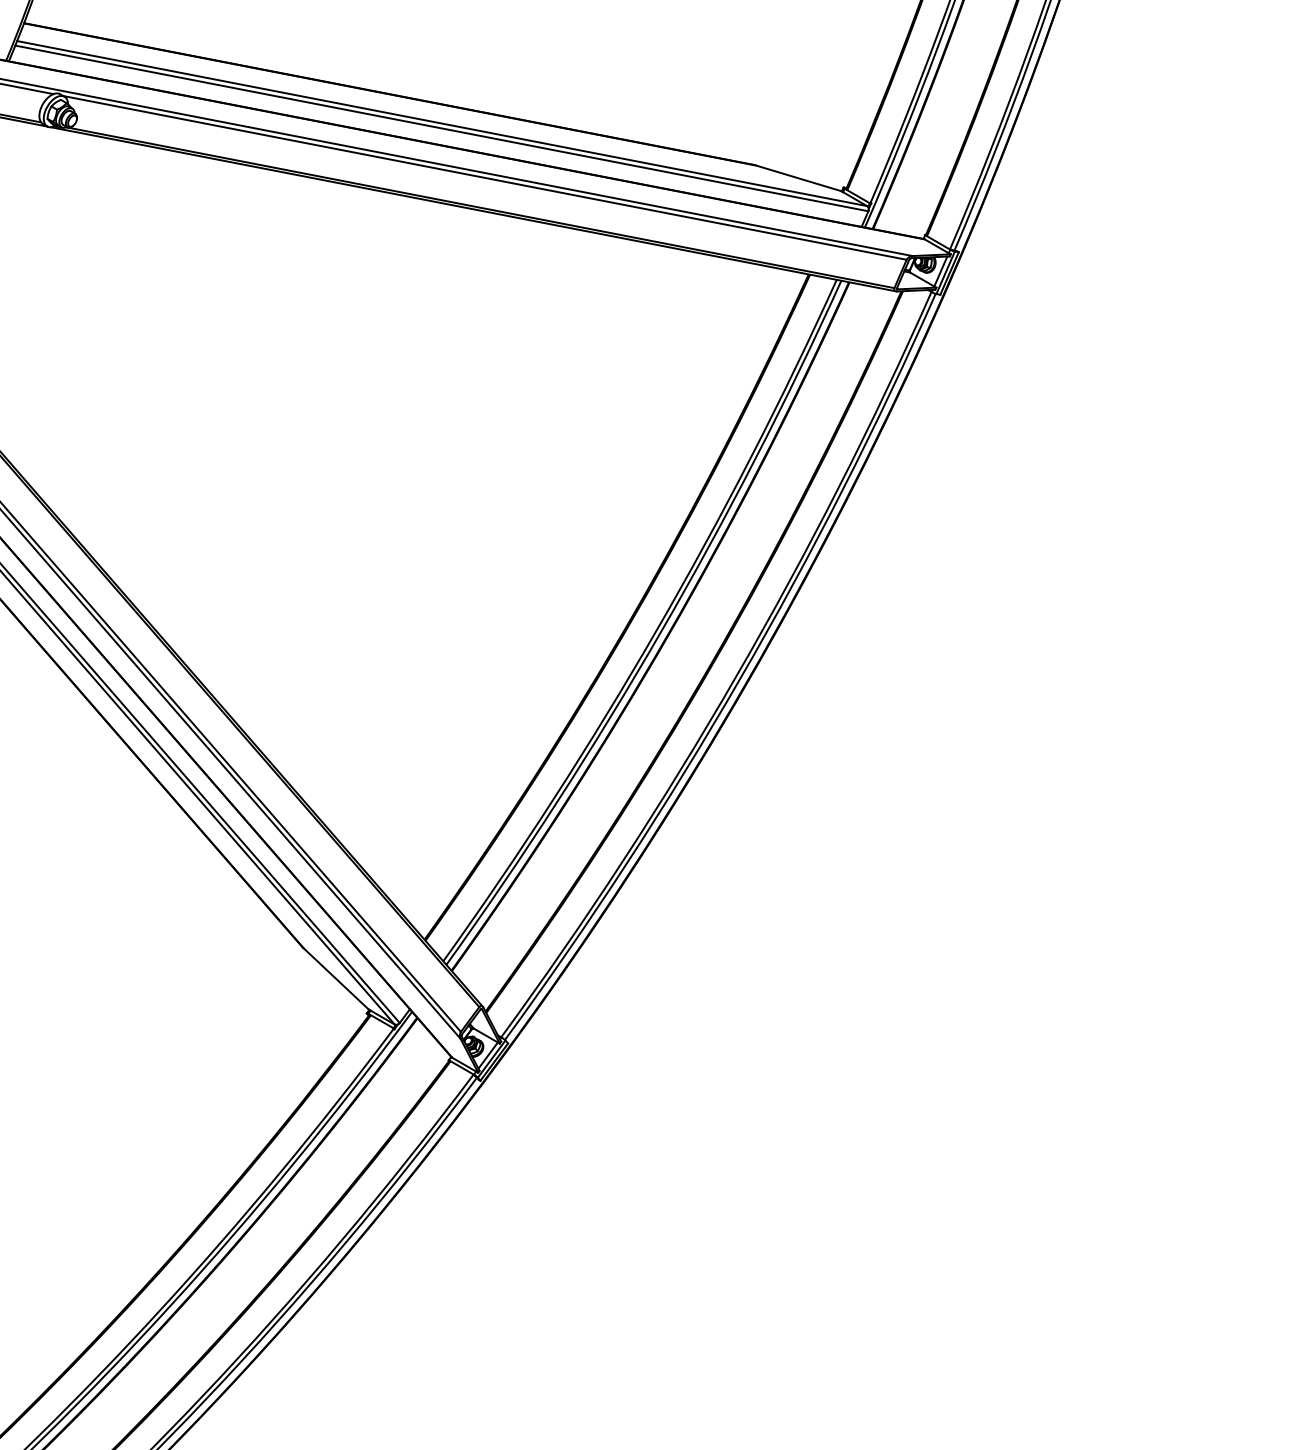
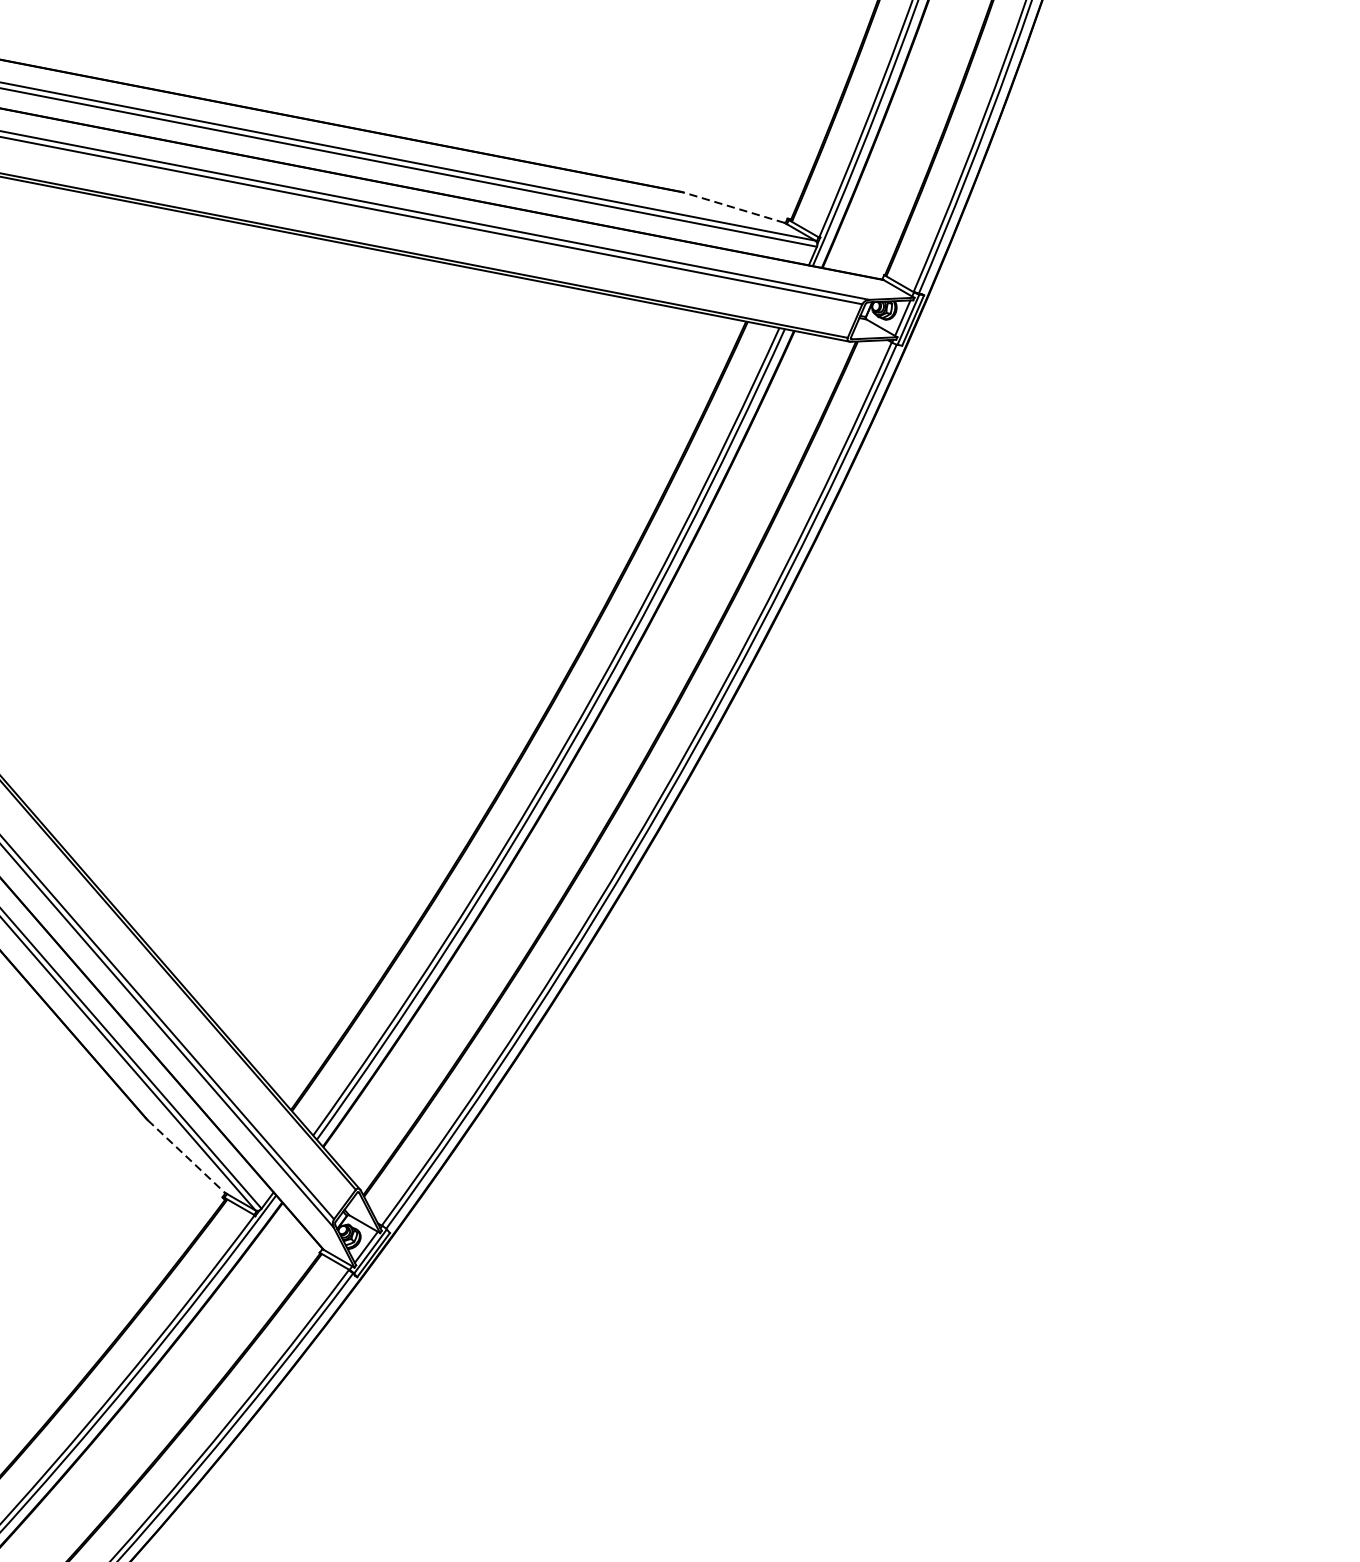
line: (798, 178) -> (734, 207), solid -> dashed
line: (336, 978) -> (186, 1155), solid -> dashed

